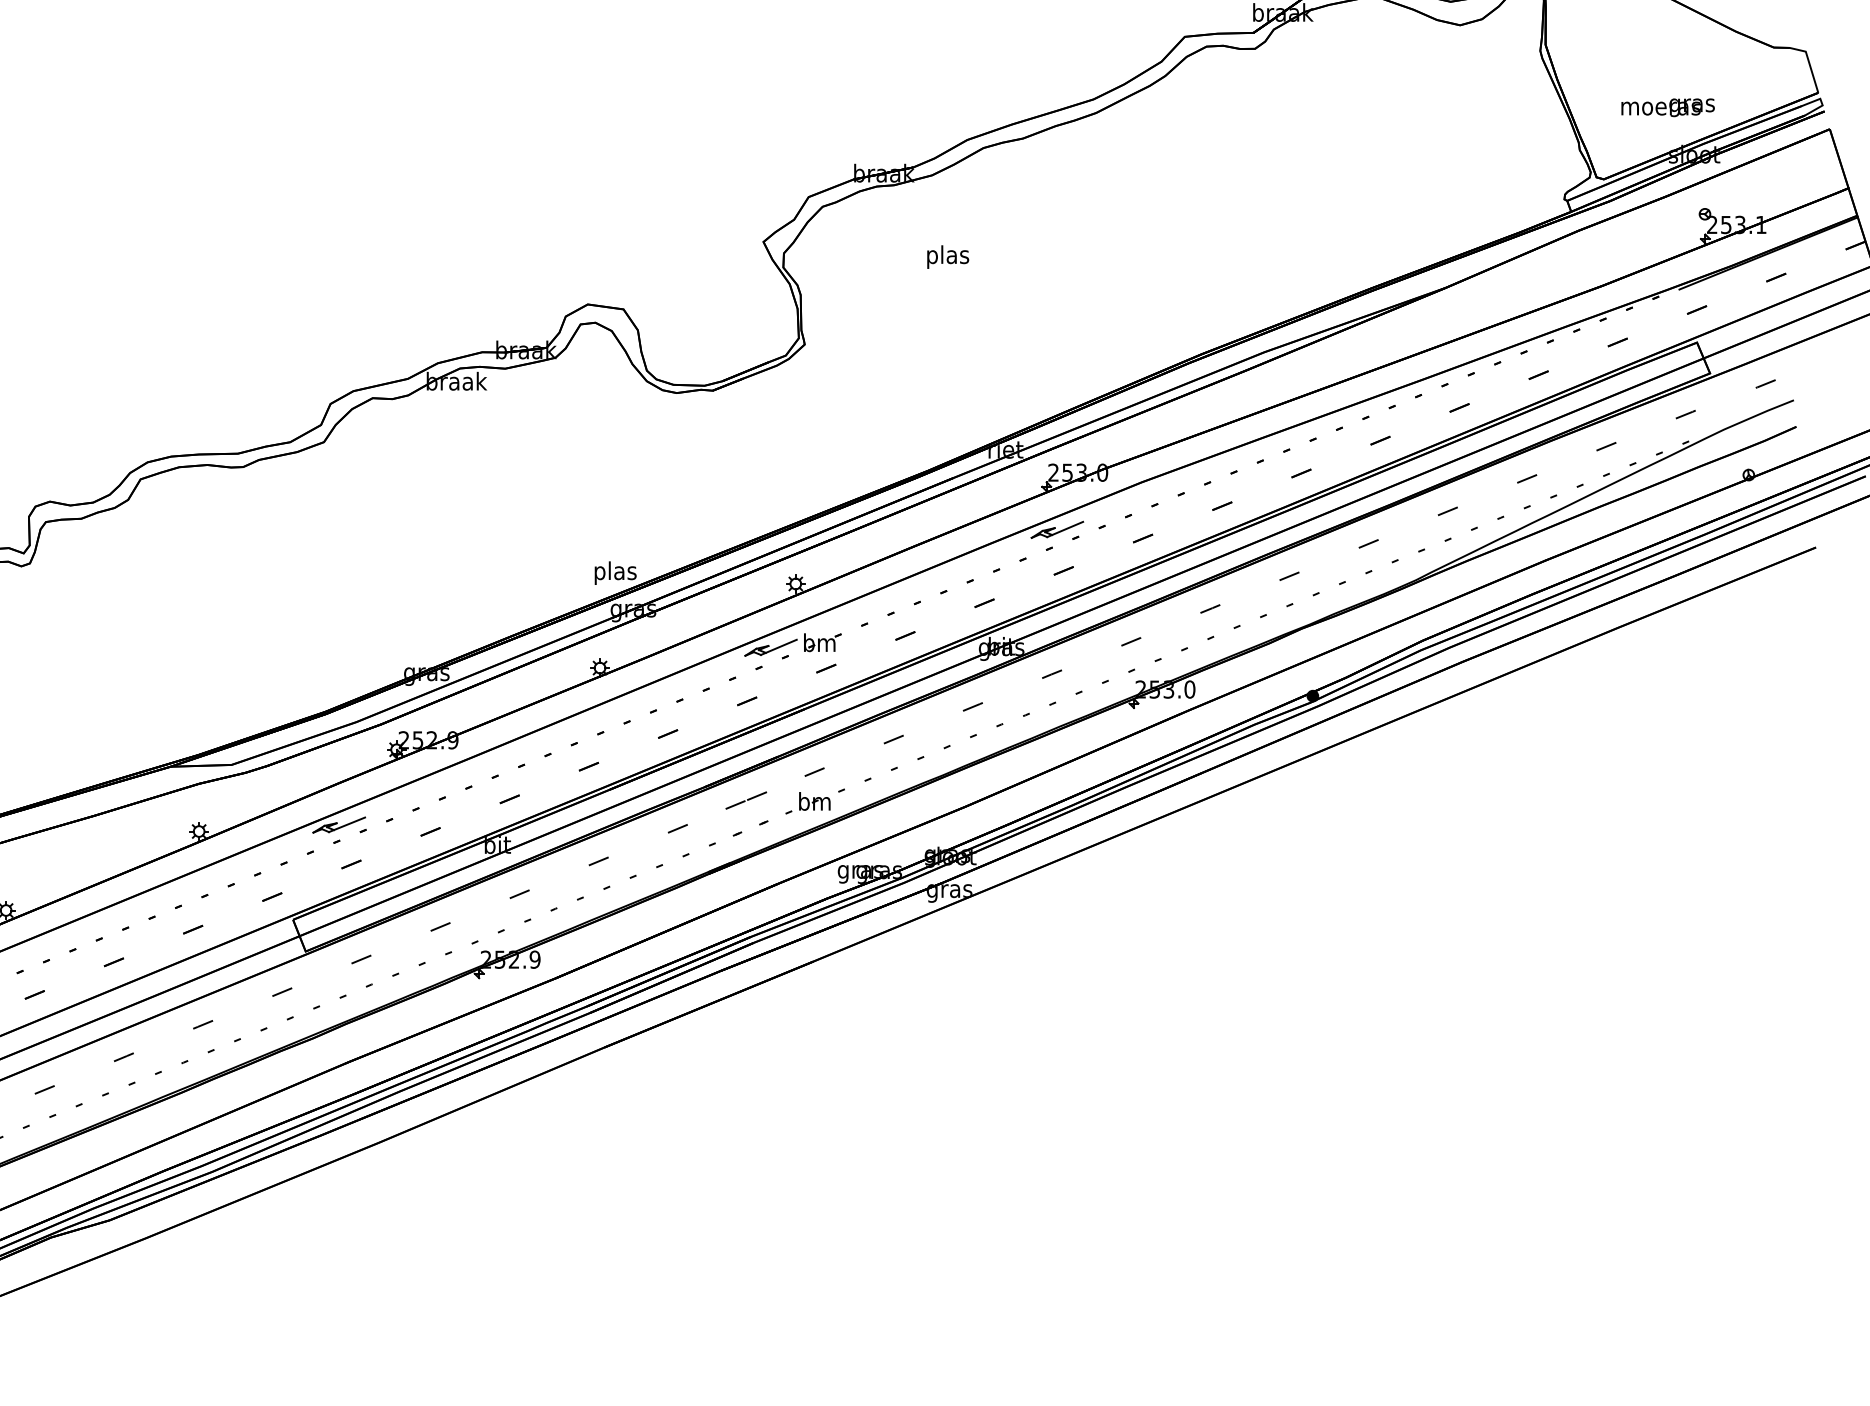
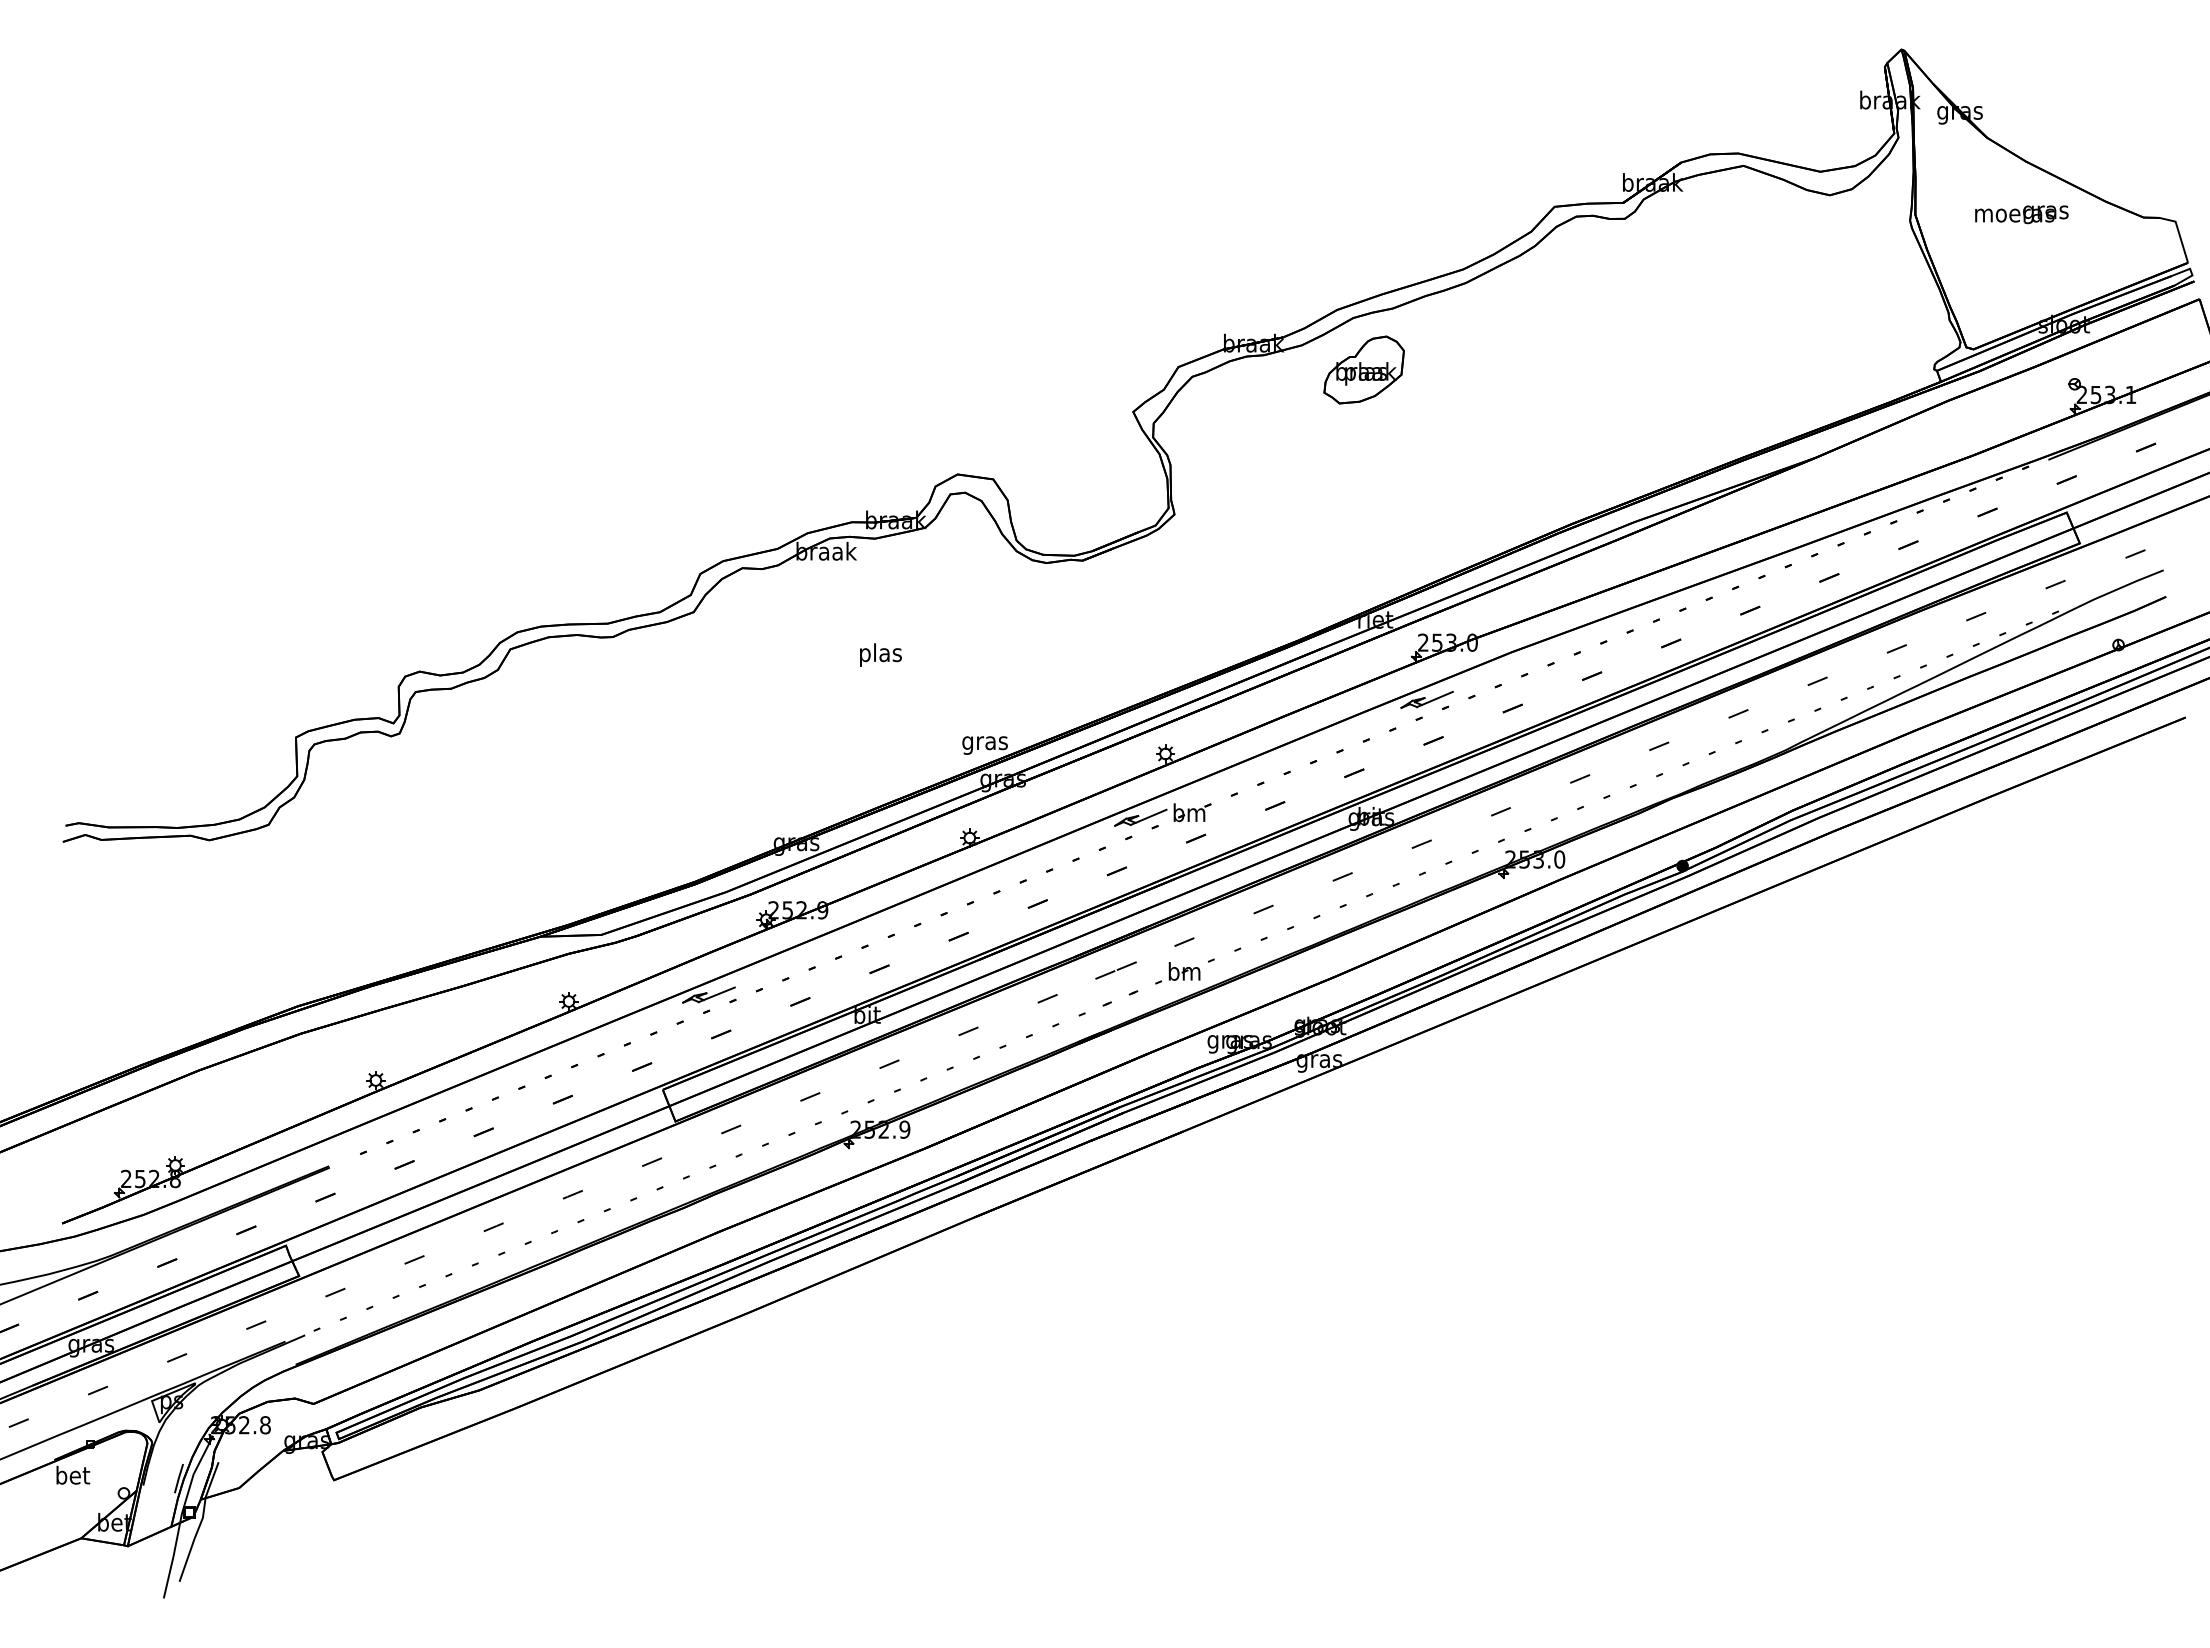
text: (1667, 107) -> (2021, 214), moved
part: (993, 199) -> (1363, 369), added
text: (947, 256) -> (880, 654), moved
text: (614, 572) -> (984, 742), plas -> gras

